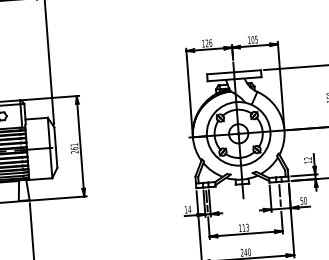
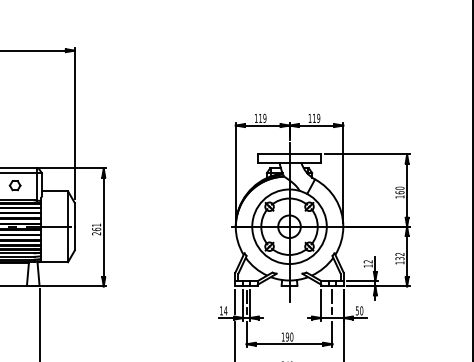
text: (254, 39) -> (316, 117), 105 -> 119
text: (208, 42) -> (262, 117), 126 -> 119
text: (245, 227) -> (289, 336), 113 -> 190

